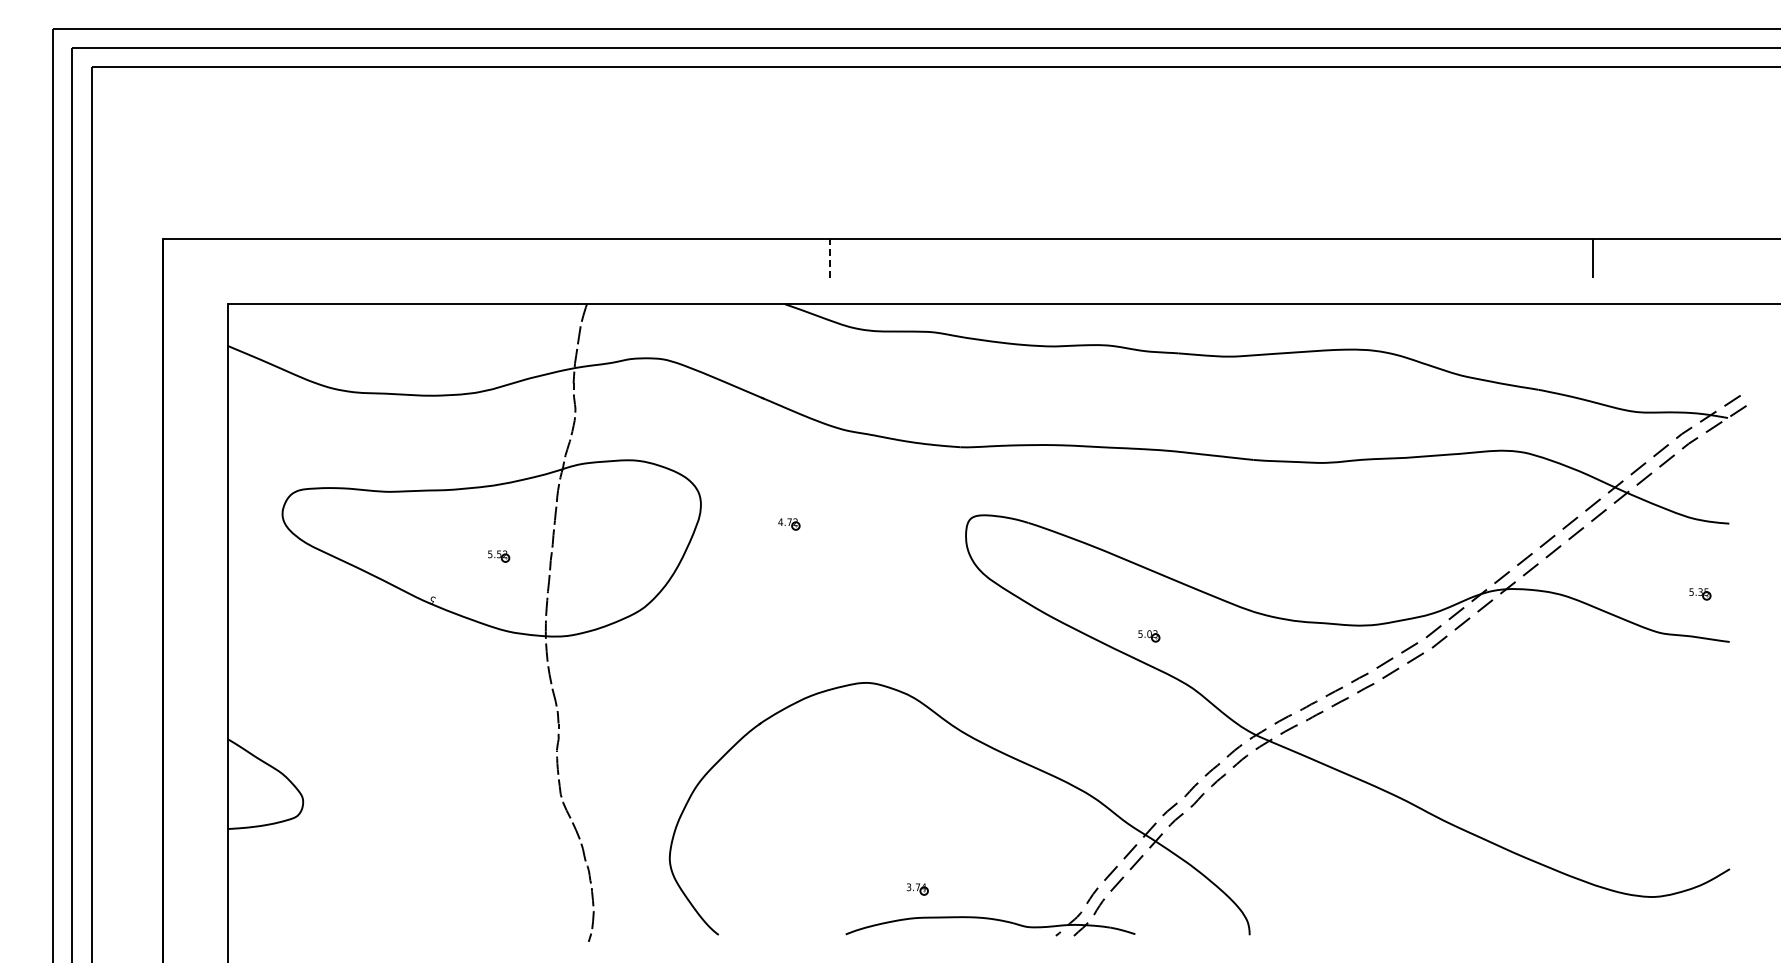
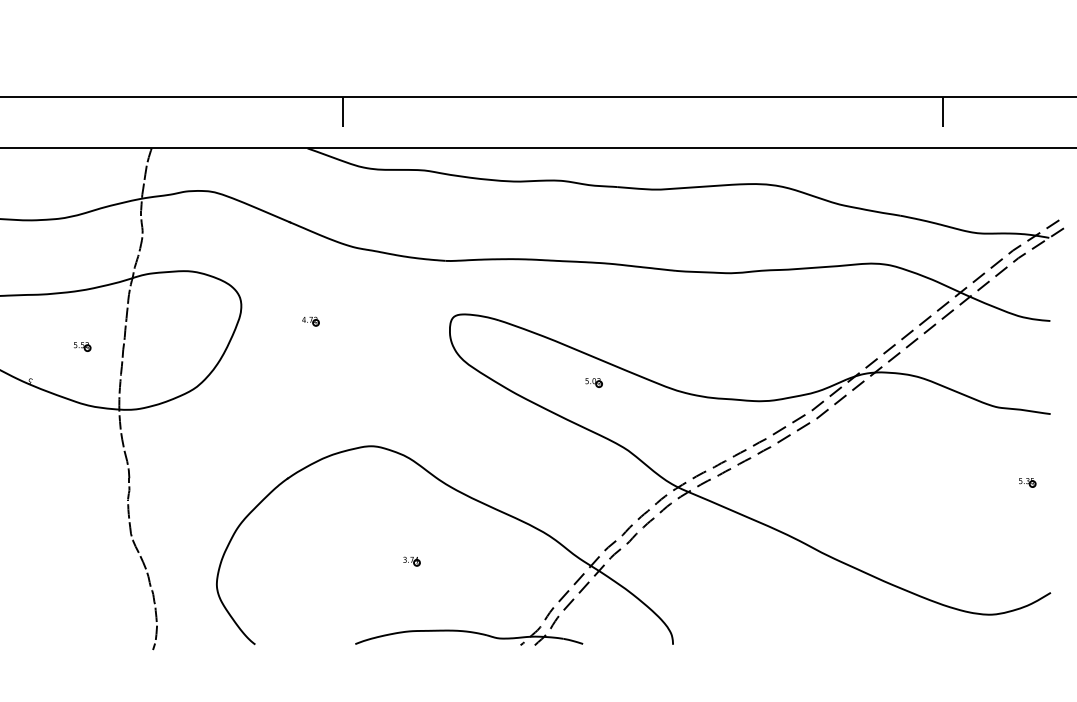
line: (829, 258) -> (342, 112), dashed -> solid
part: (1700, 594) -> (1027, 482), moved
part: (1149, 636) -> (594, 383), moved
part: (917, 889) -> (411, 561), moved

